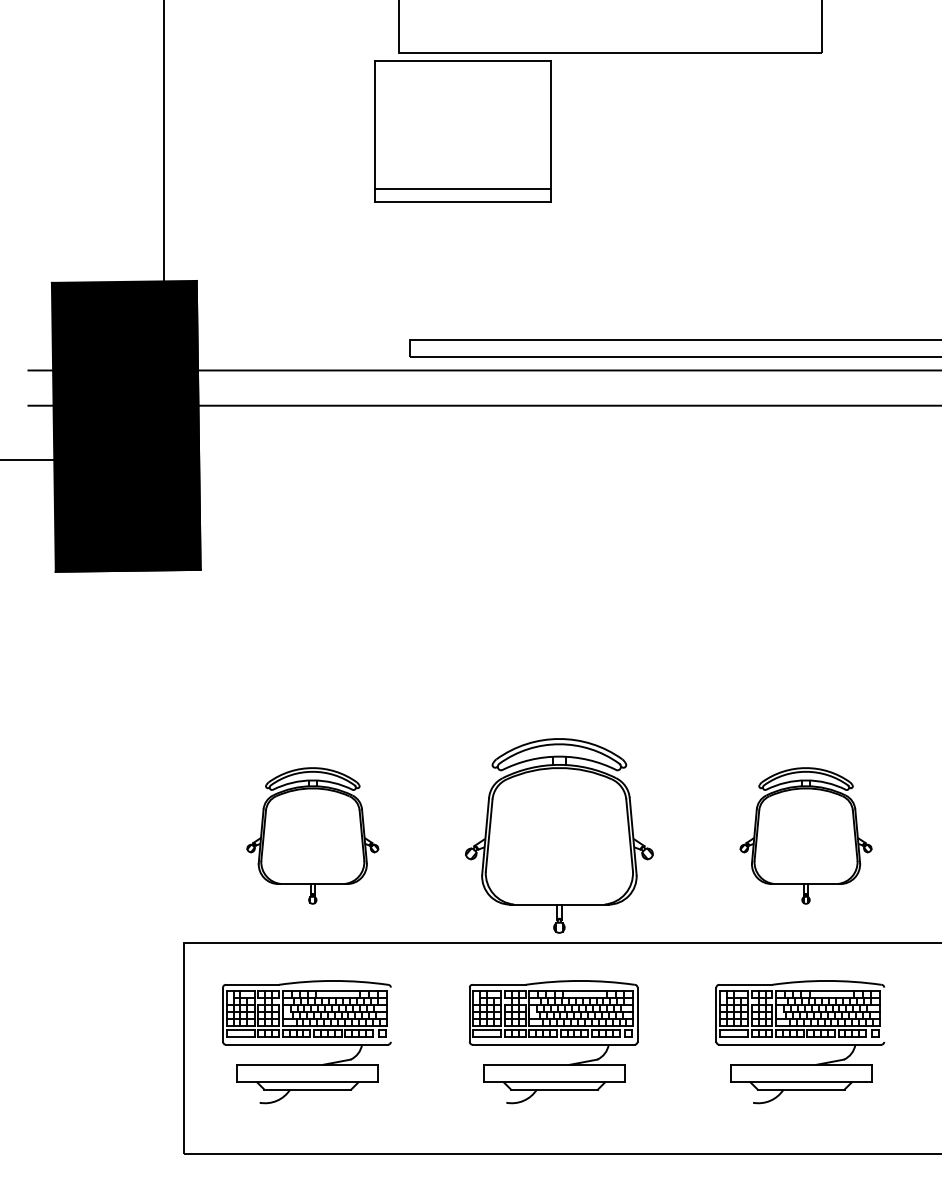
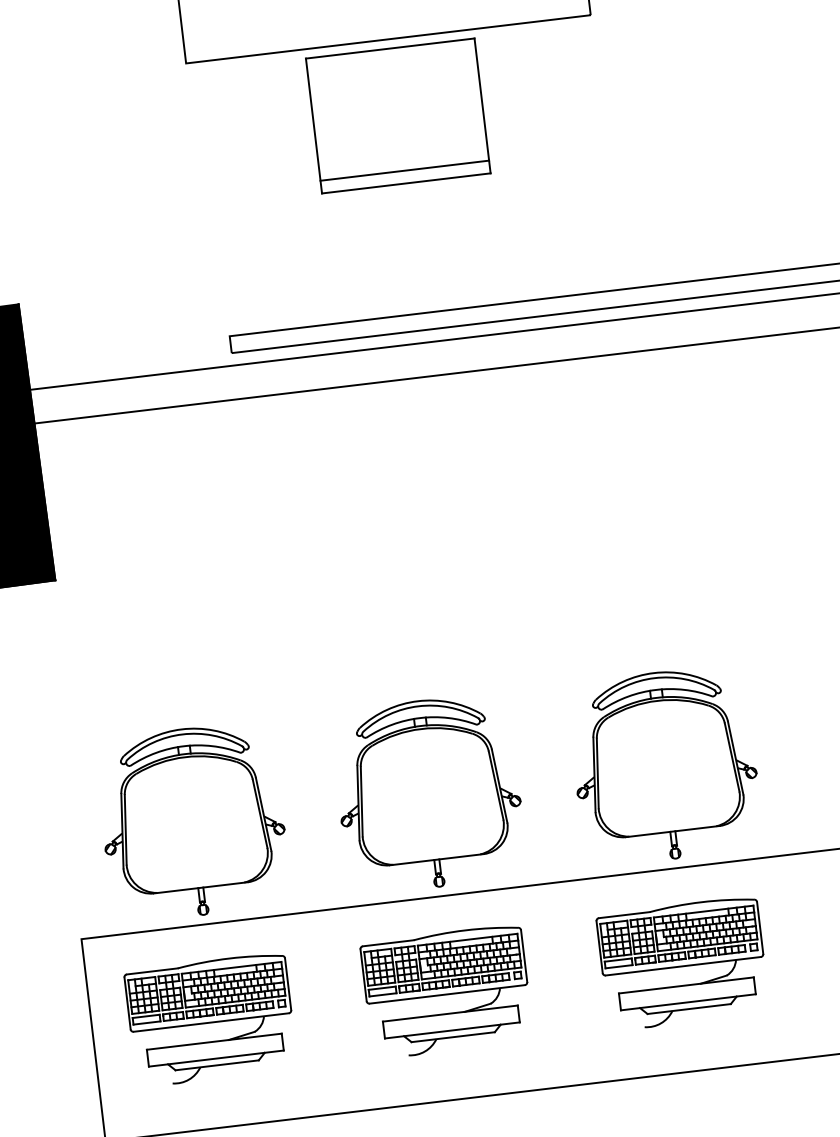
part: (462, 131) -> (397, 116), moved
part: (312, 835) -> (192, 821), size x1.43
part: (805, 835) -> (664, 765), size x1.43
line: (390, 1014) -> (287, 984), added
line: (884, 1014) -> (760, 927), added

